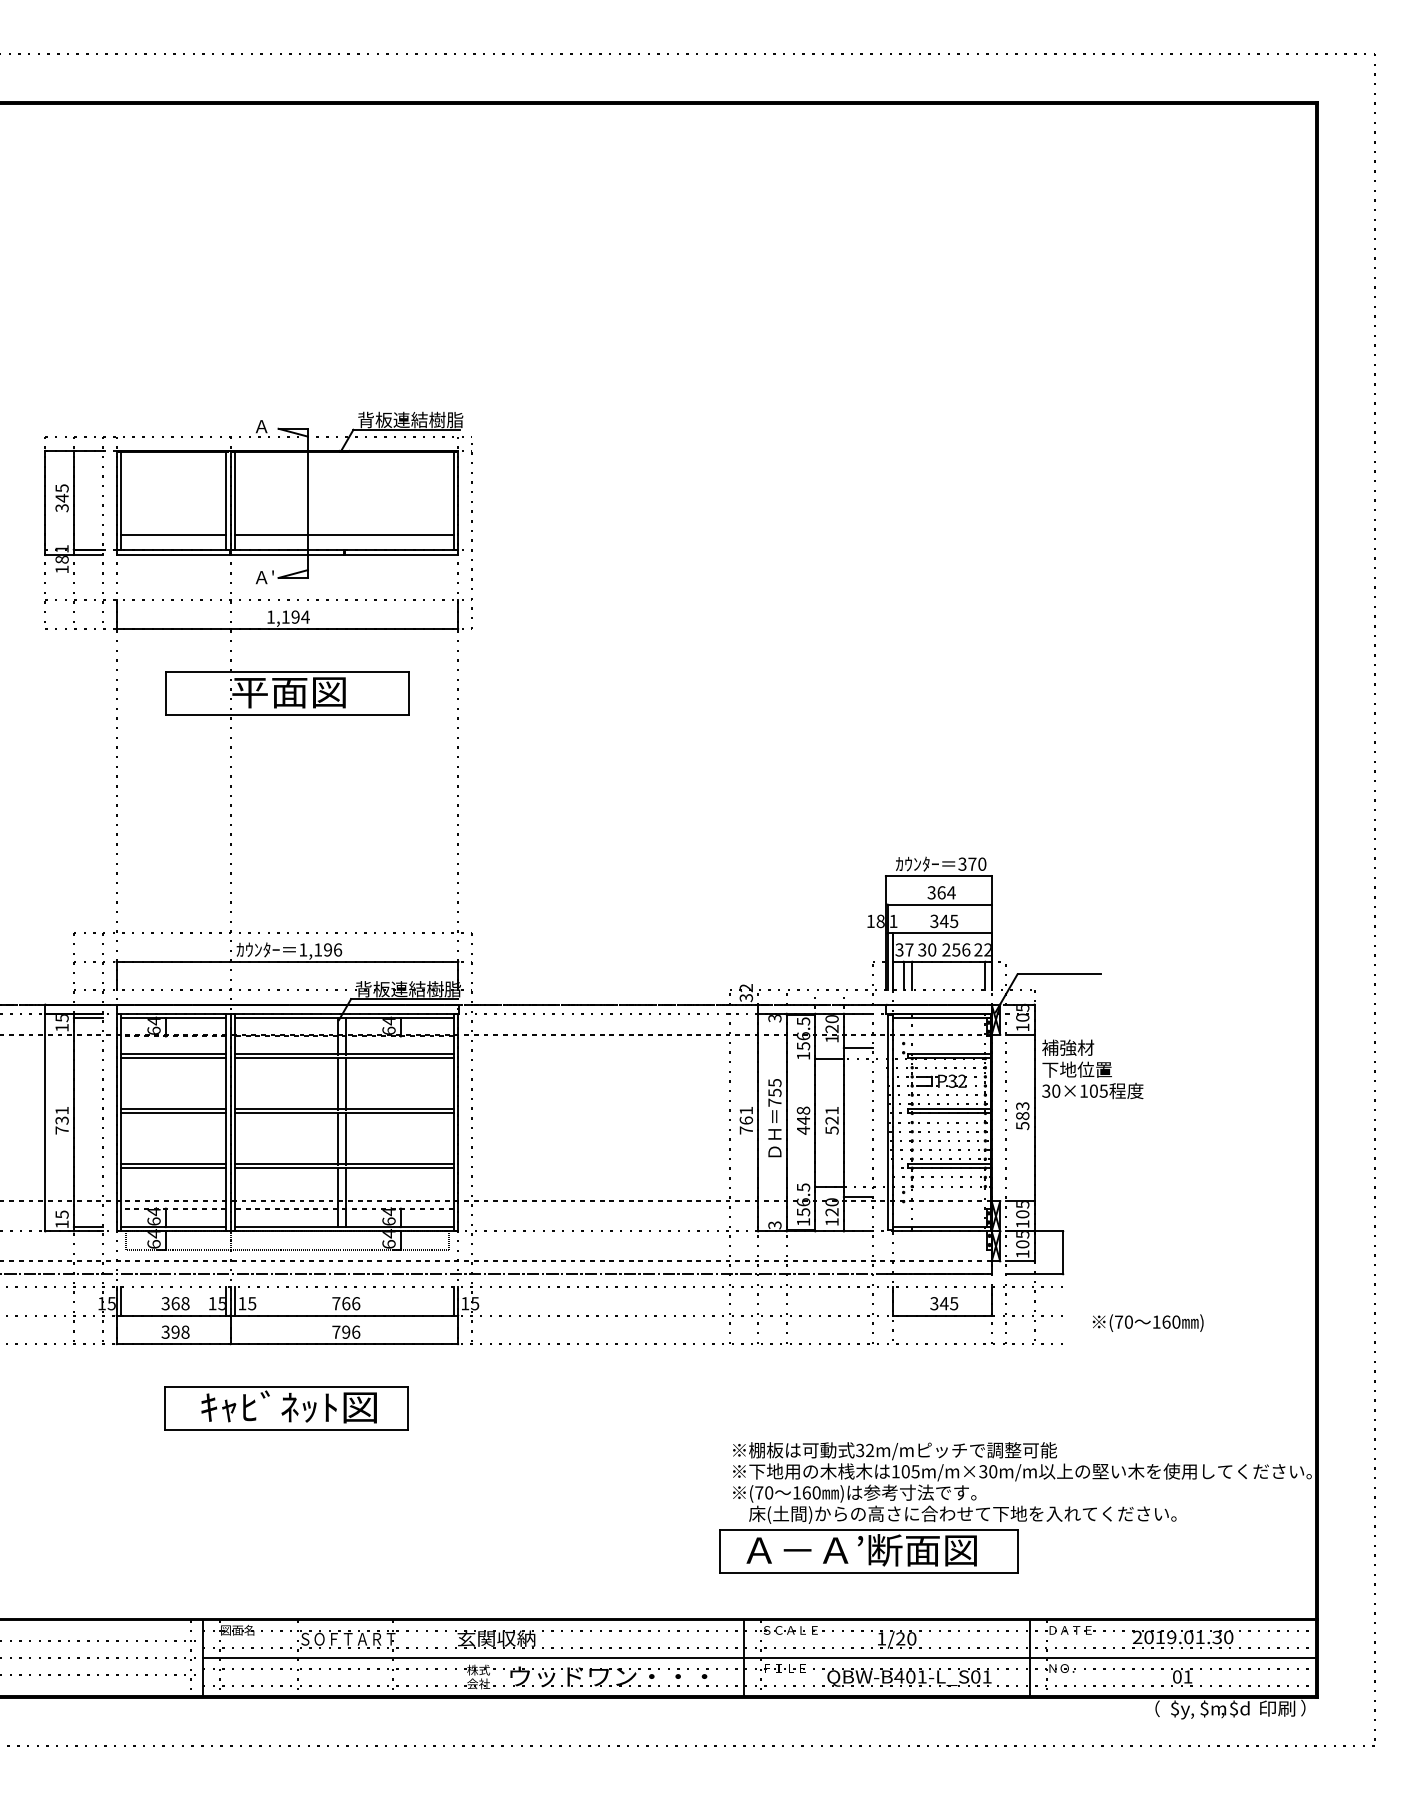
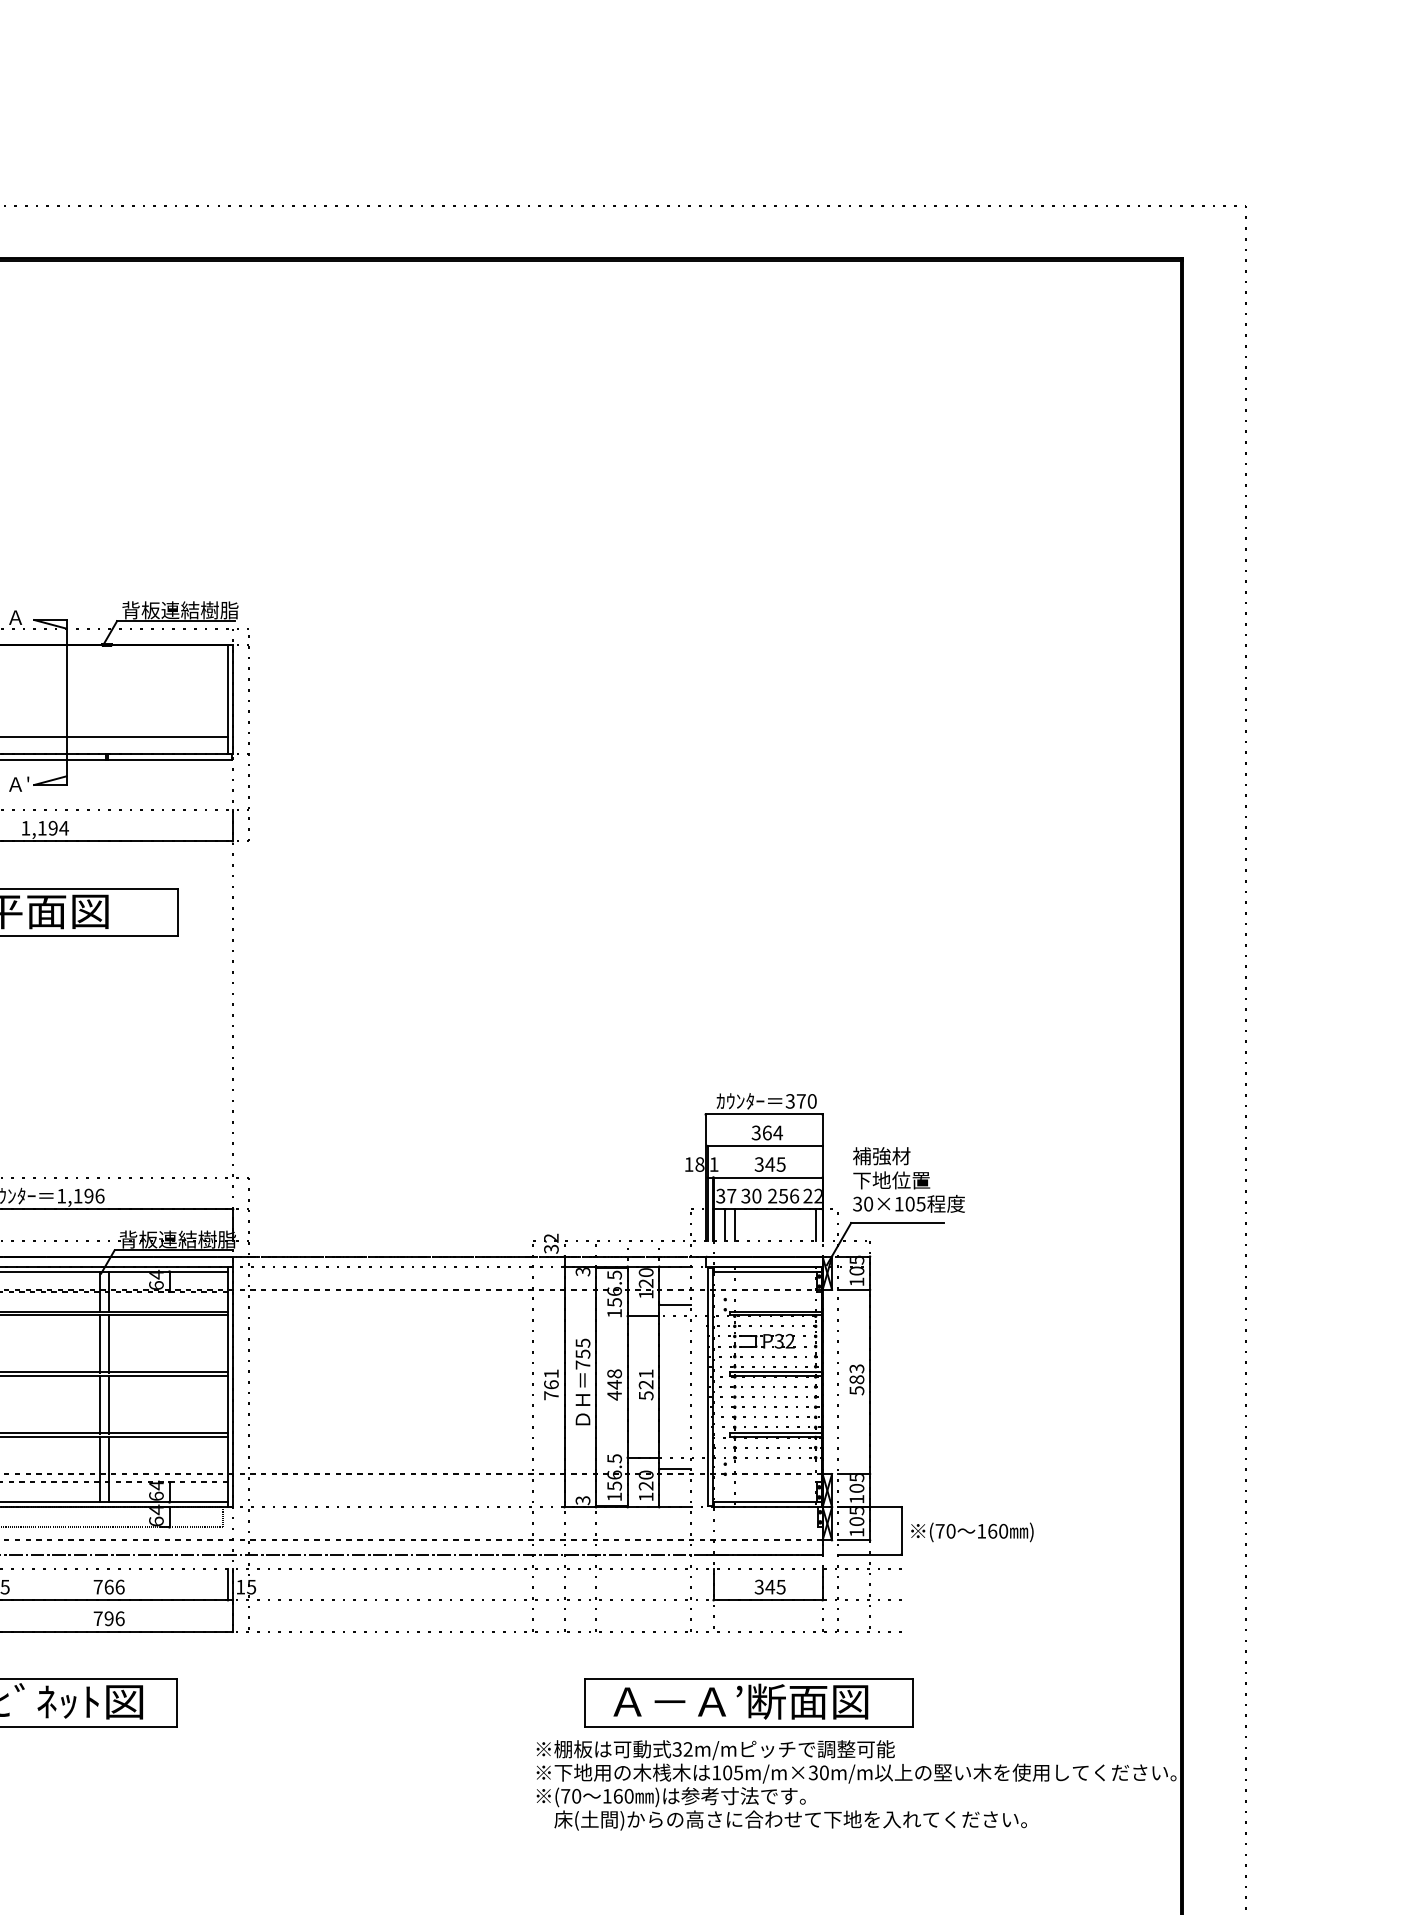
text: (1092, 1069) -> (908, 1180), moved
text: (1147, 1322) -> (971, 1531), moved
part: (868, 1551) -> (748, 1703), moved

